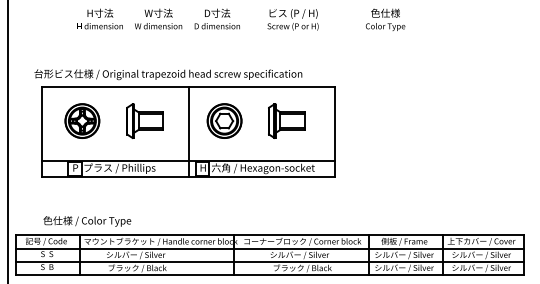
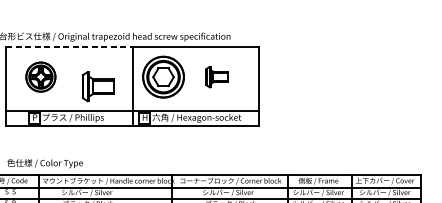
line: (116, 86) -> (70, 47), solid -> dashed
part: (144, 120) -> (97, 86), moved
part: (224, 120) -> (163, 76), size x1.4
part: (286, 120) -> (216, 76), size x0.7

